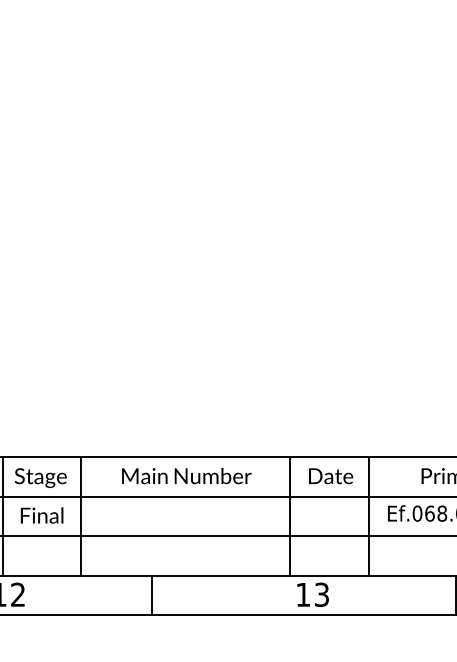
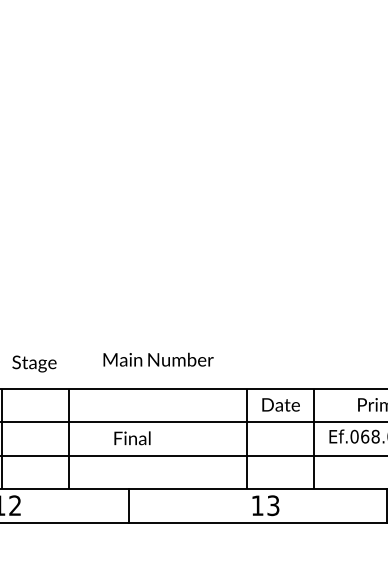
text: (186, 476) -> (158, 360), moved
text: (40, 477) -> (34, 363), moved
text: (41, 515) -> (131, 438), moved

